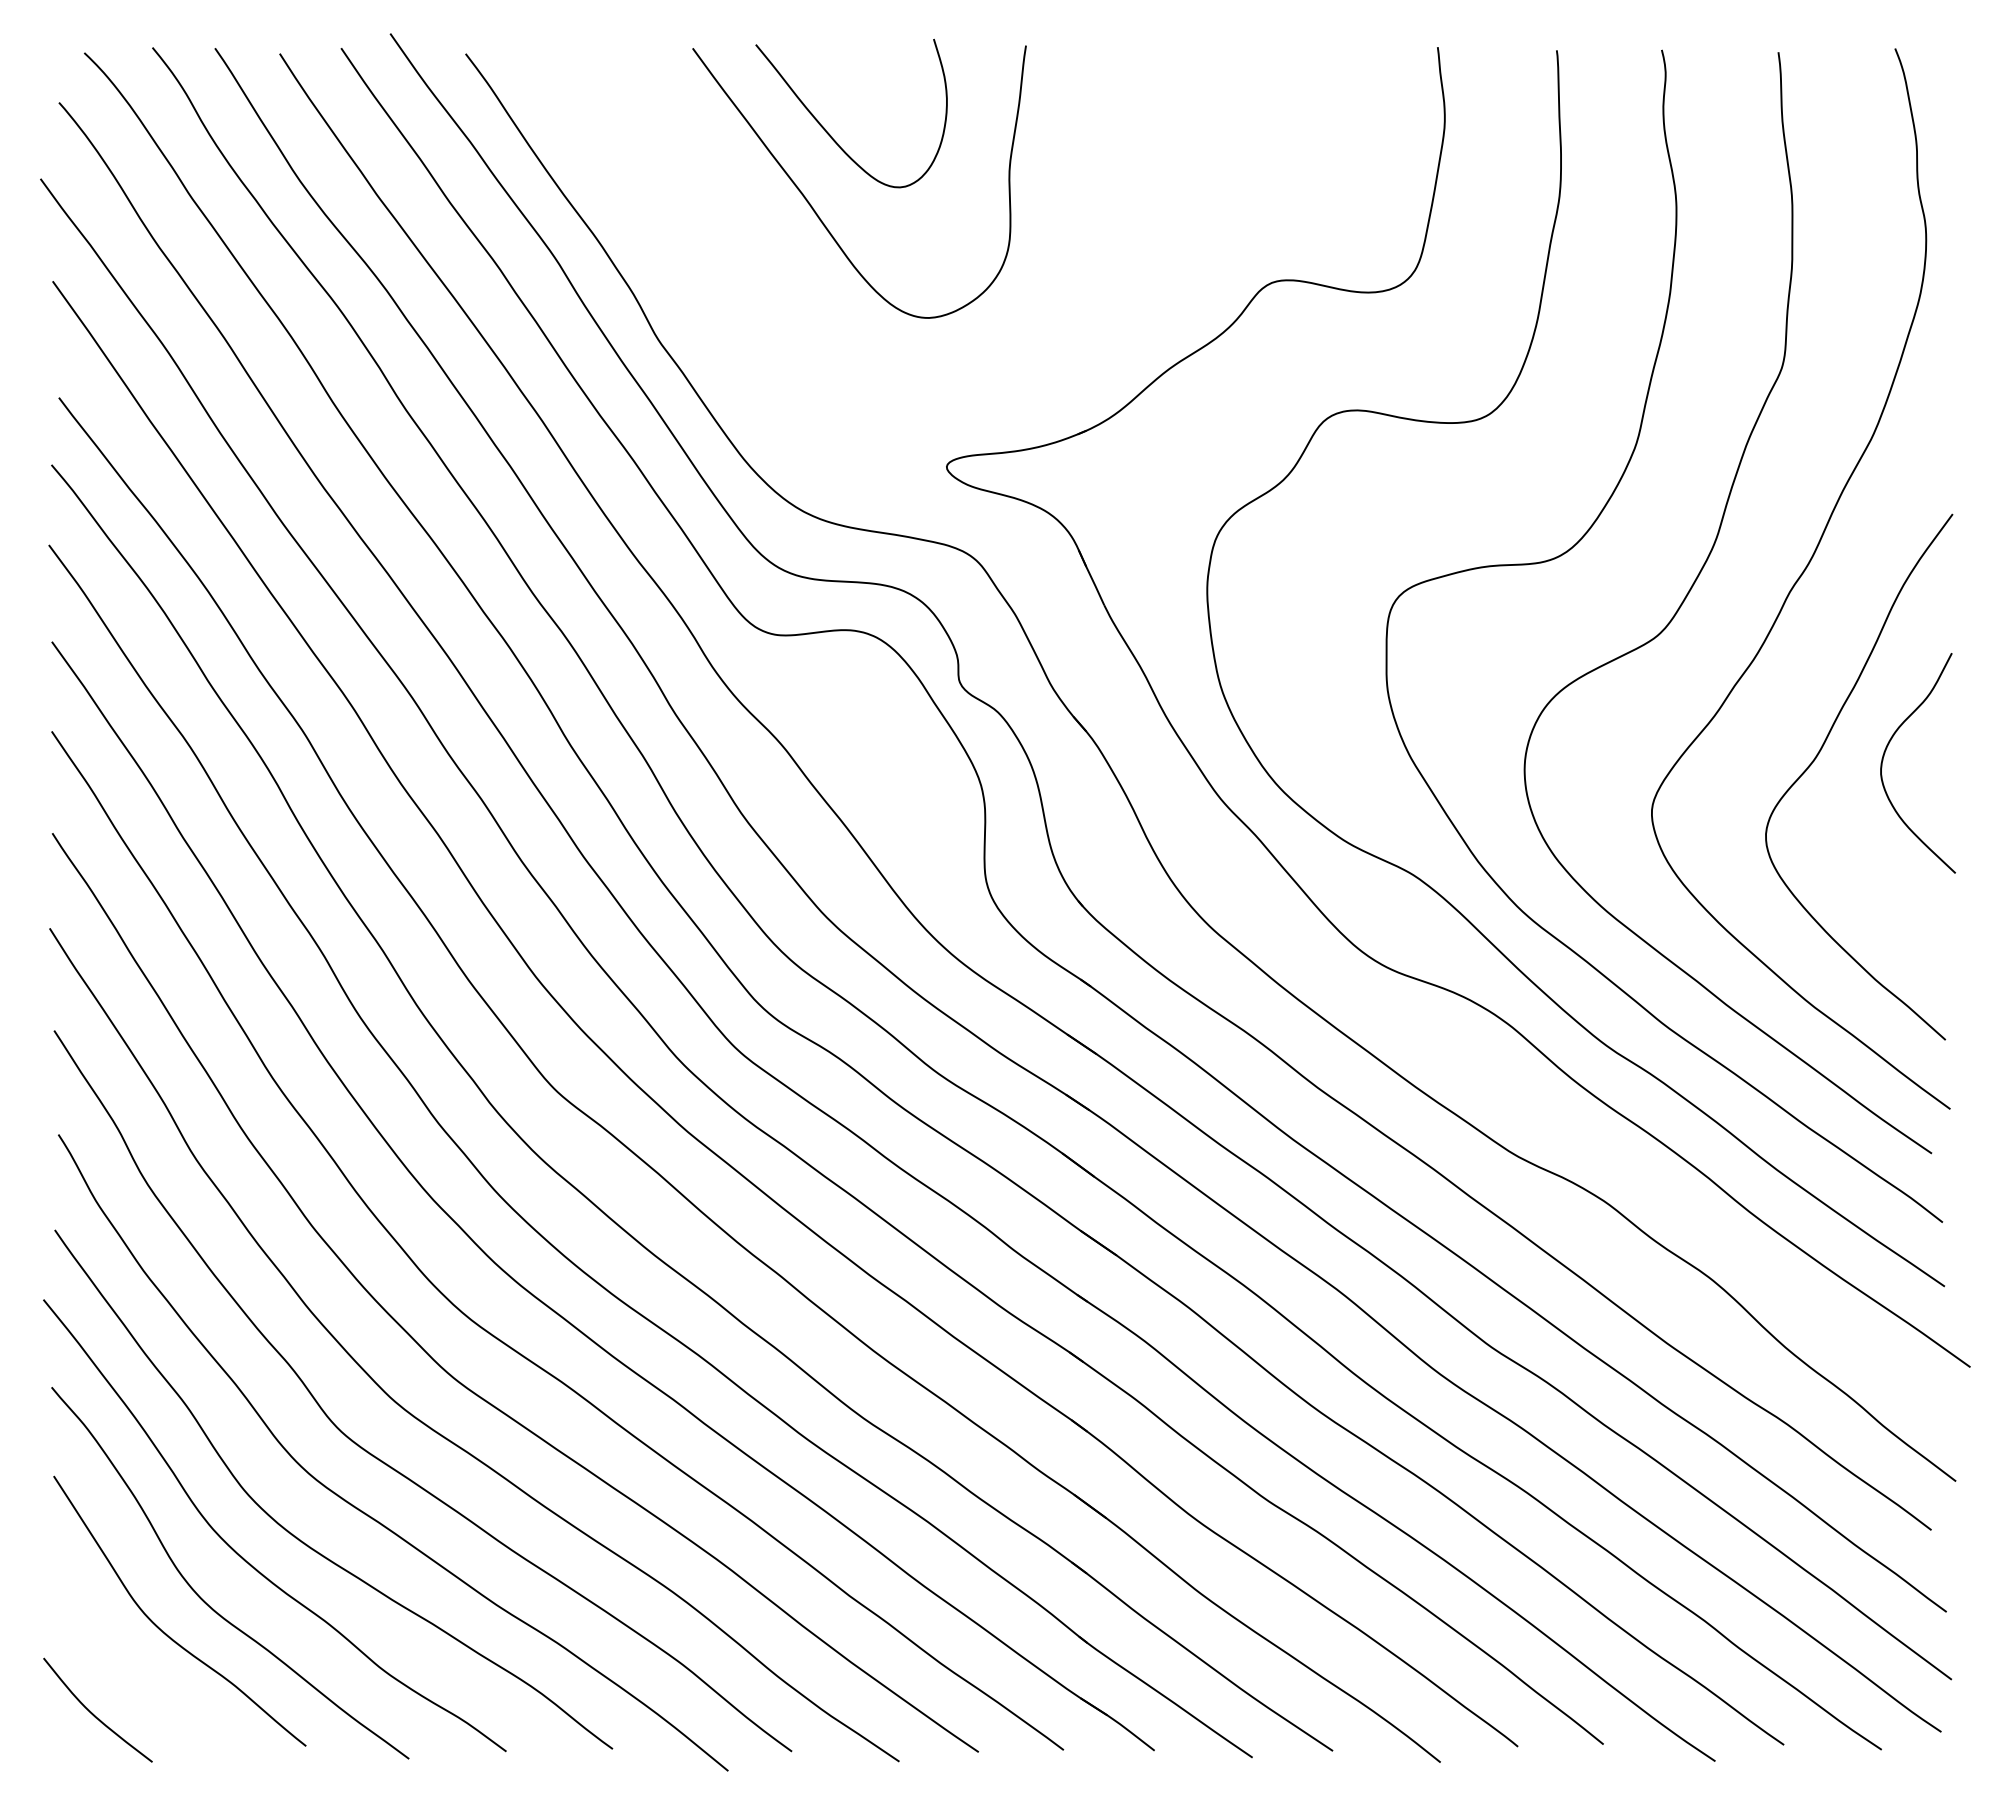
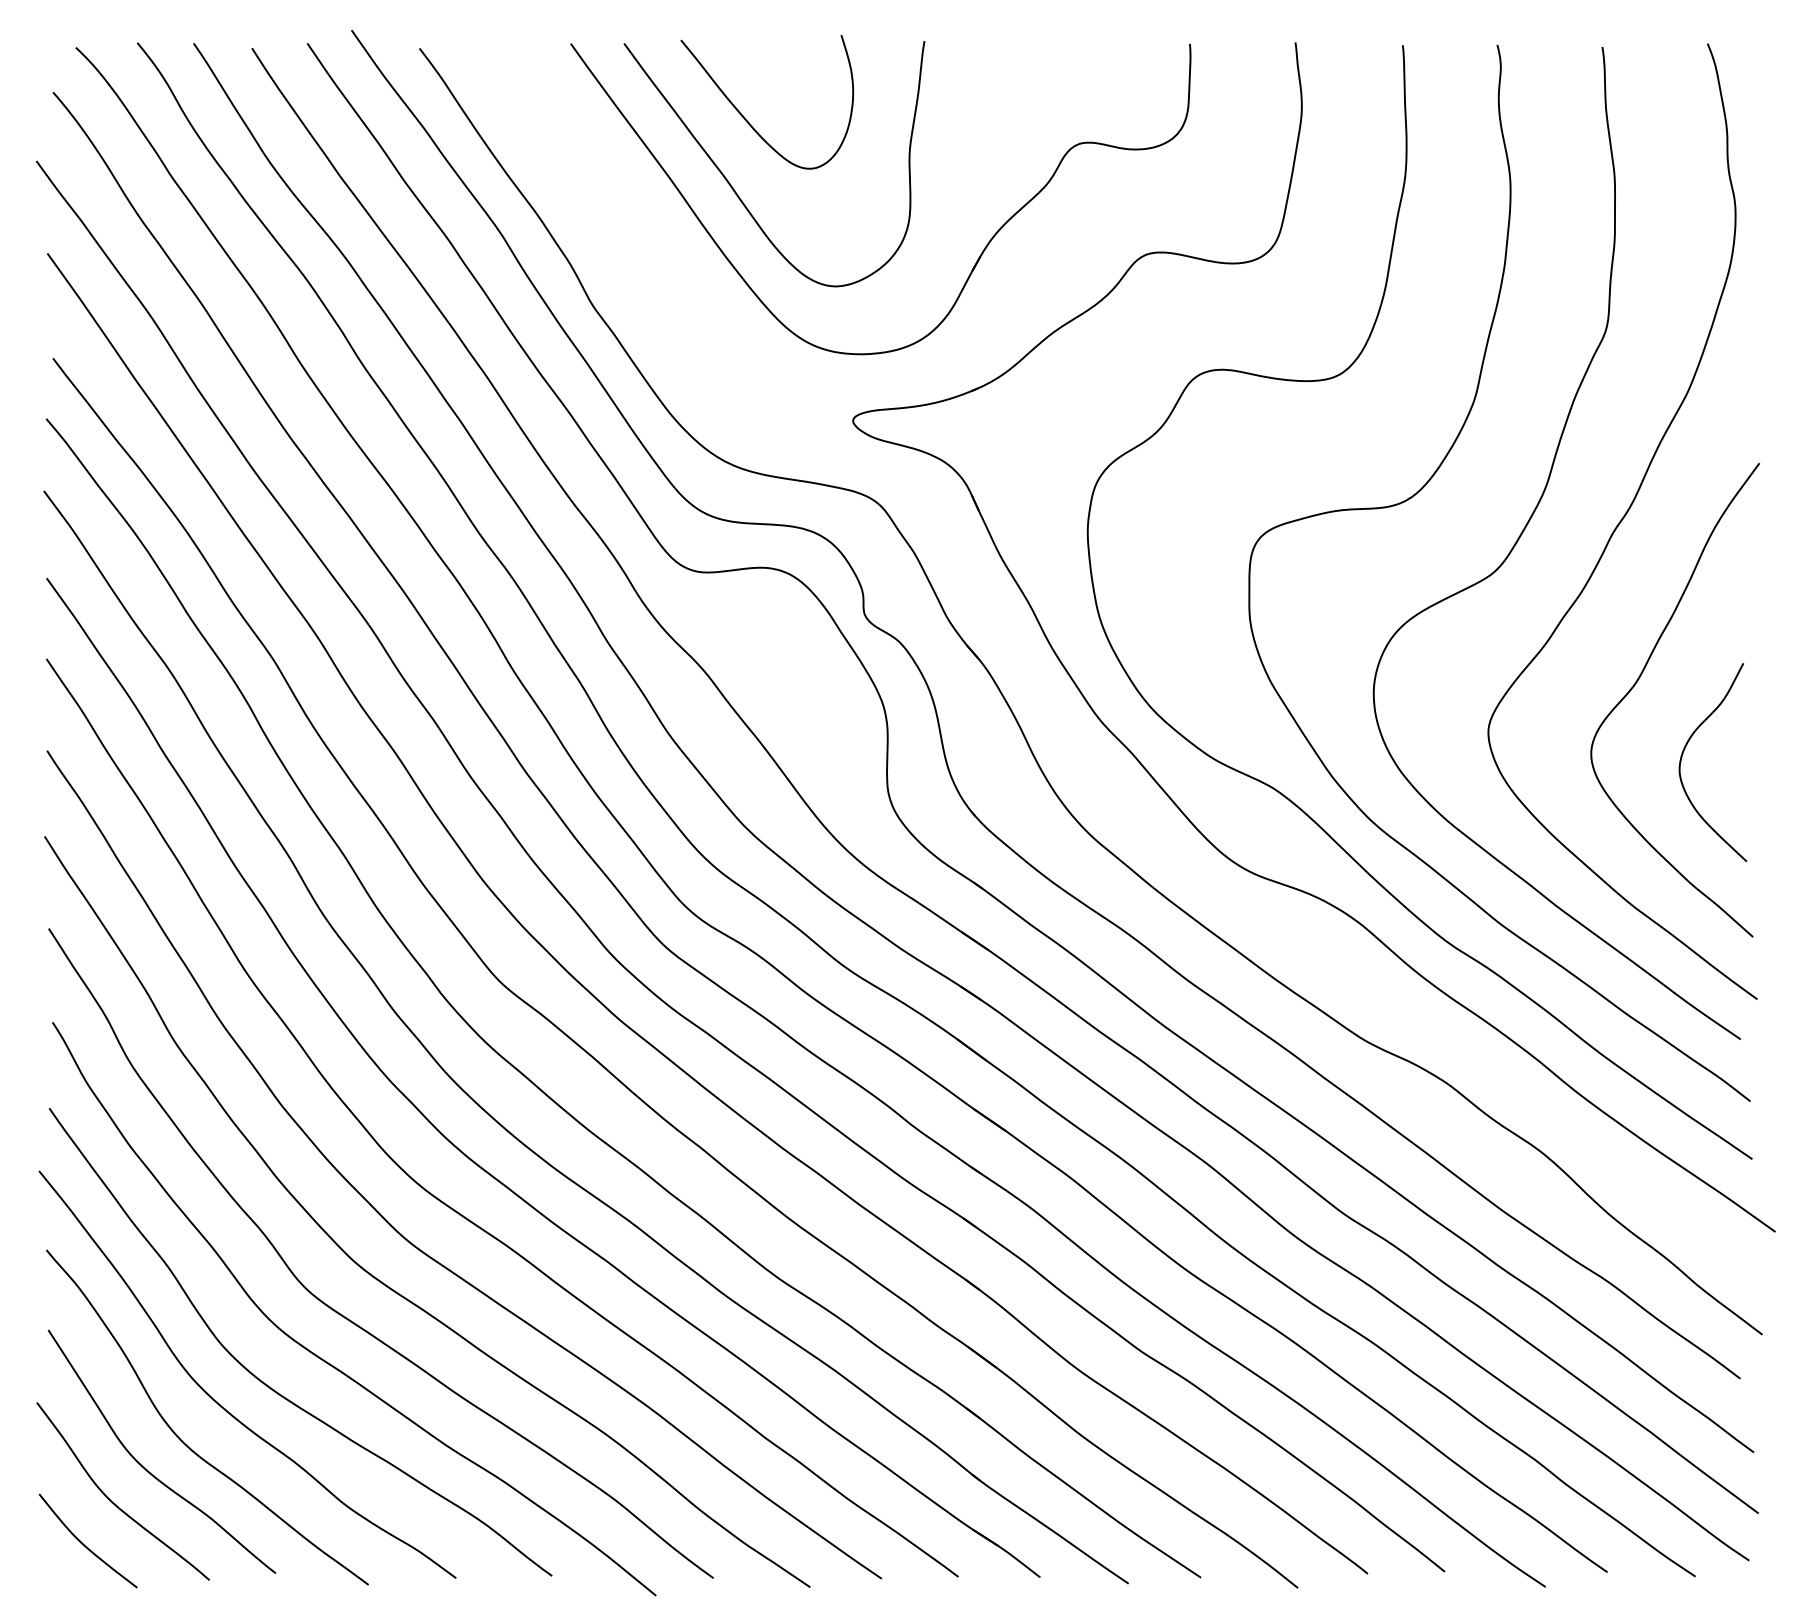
part: (1084, 288) -> (977, 259), added
curve: (1885, 753) -> (1683, 753), moved
curve: (125, 1666) -> (112, 1501), added

